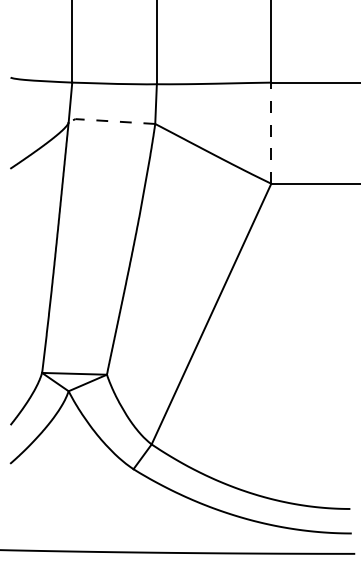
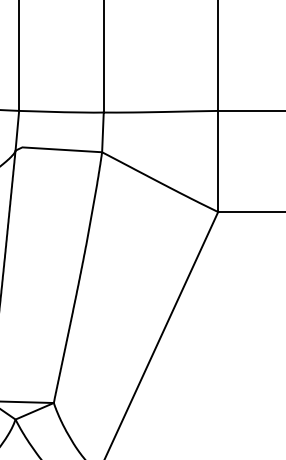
line: (110, 121) -> (57, 149), dashed -> solid
line: (271, 133) -> (218, 161), dashed -> solid

